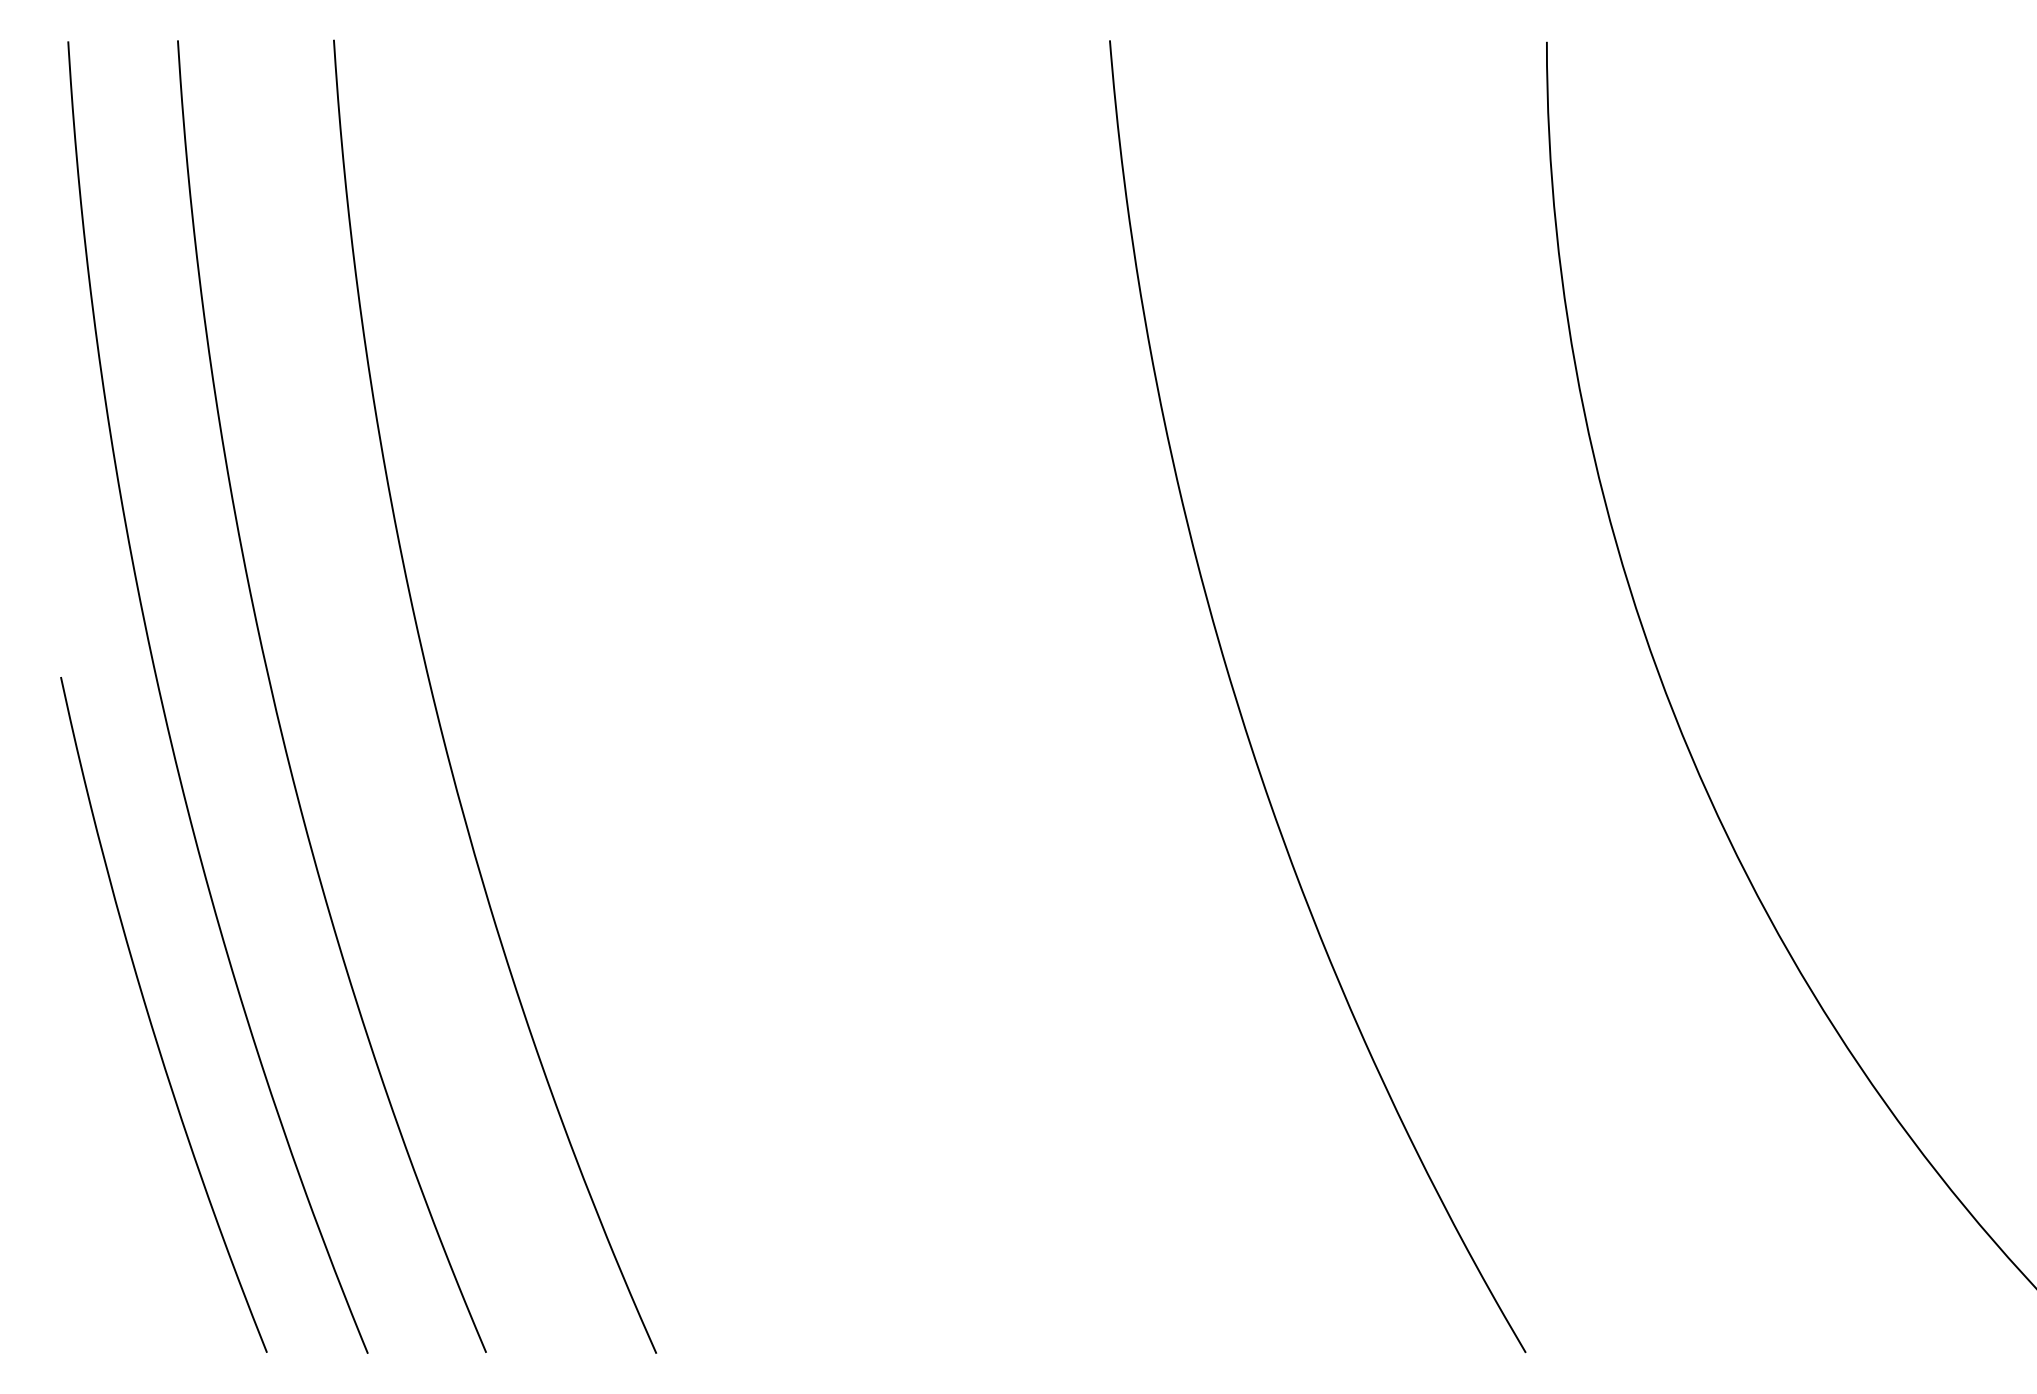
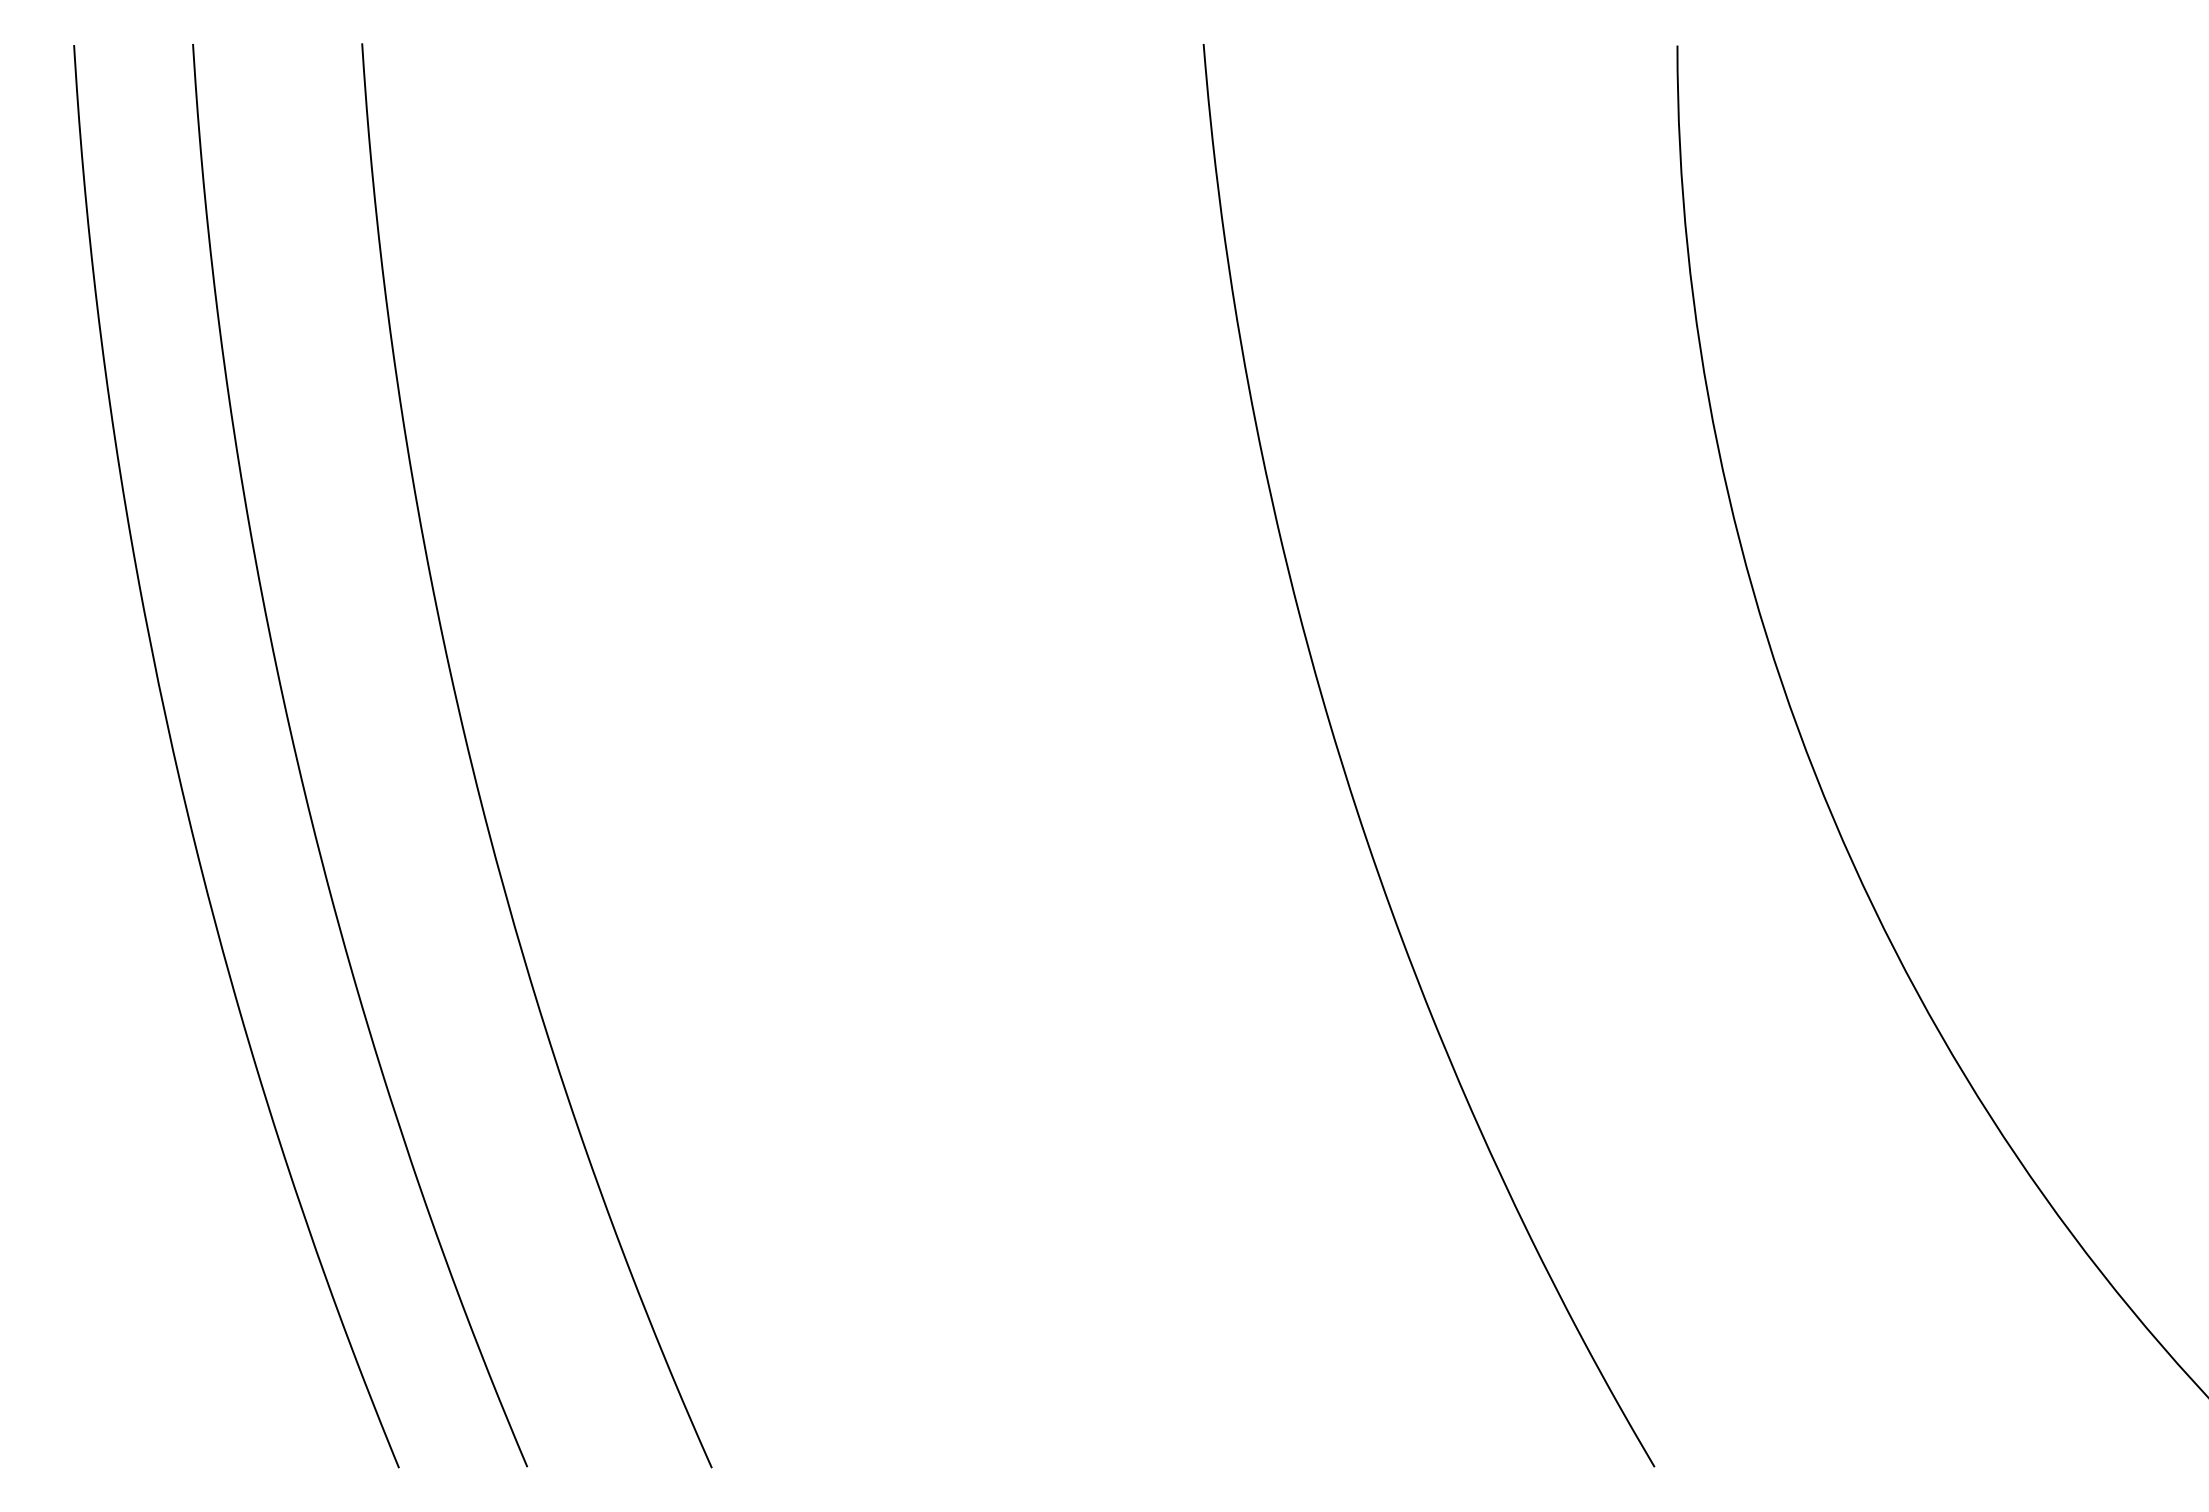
curve: (150, 1018) -> (163, 1104), removed

